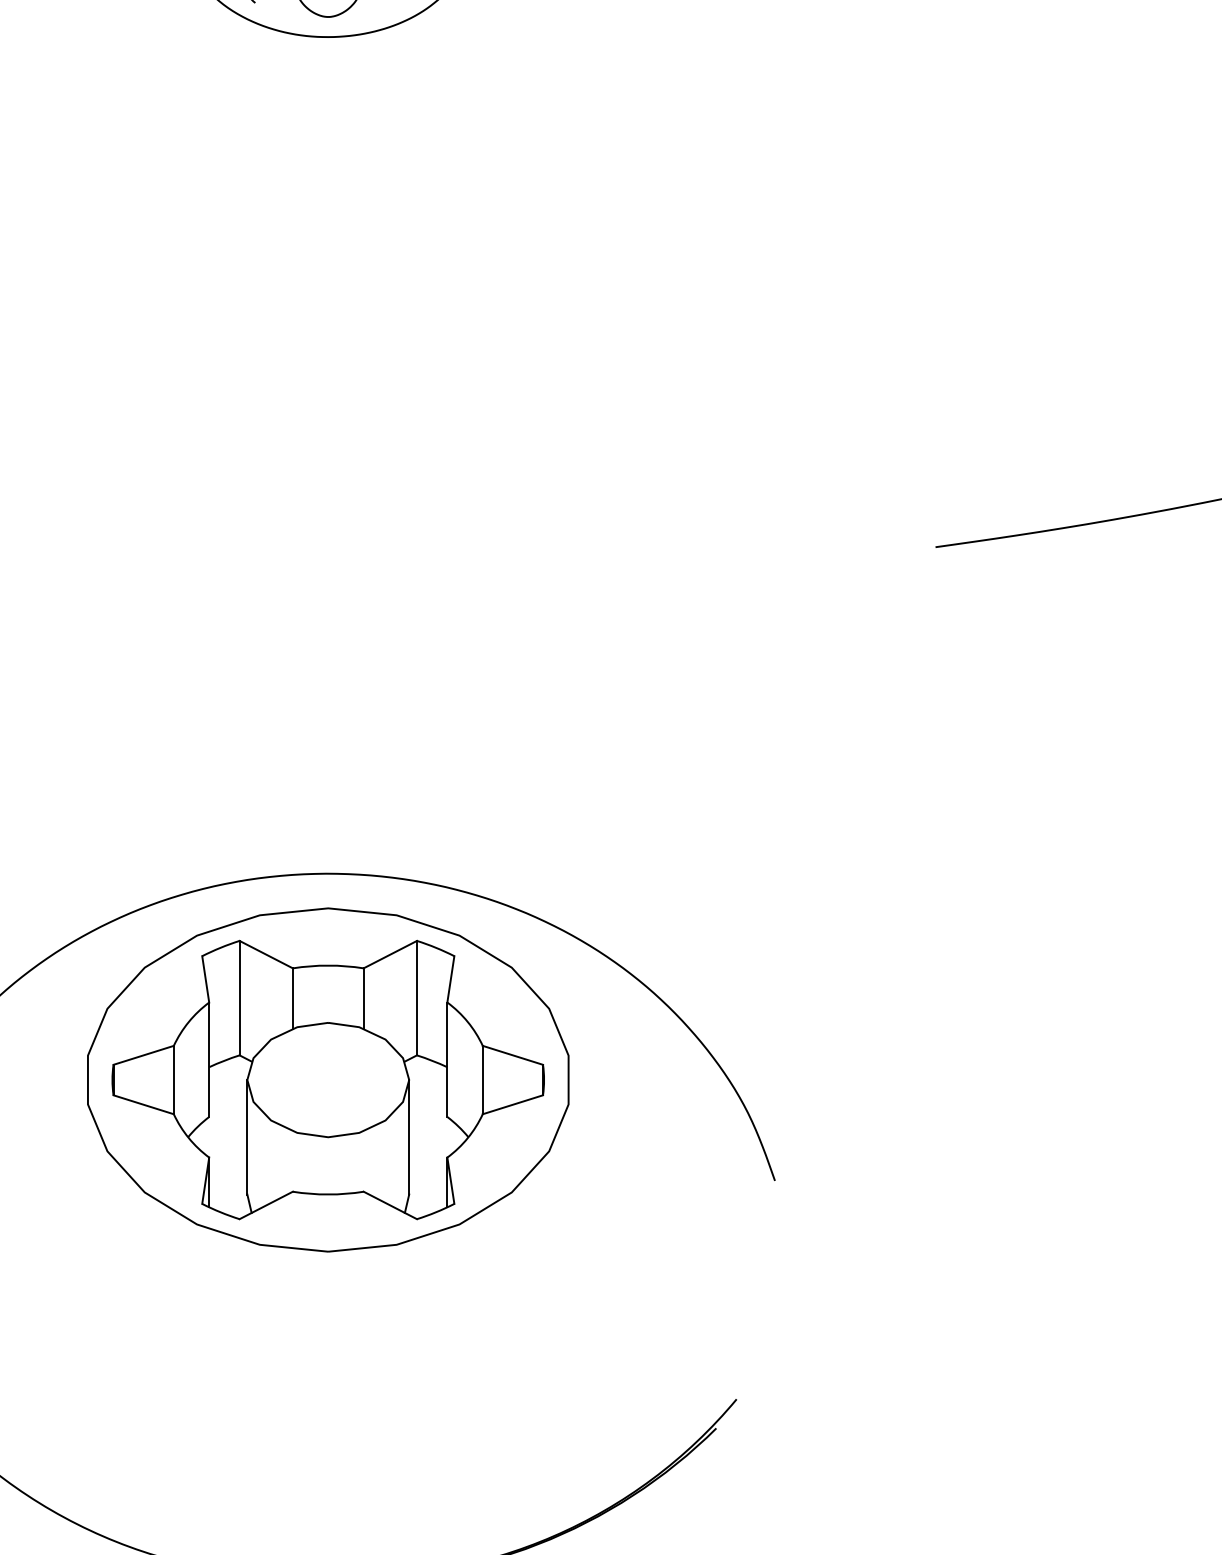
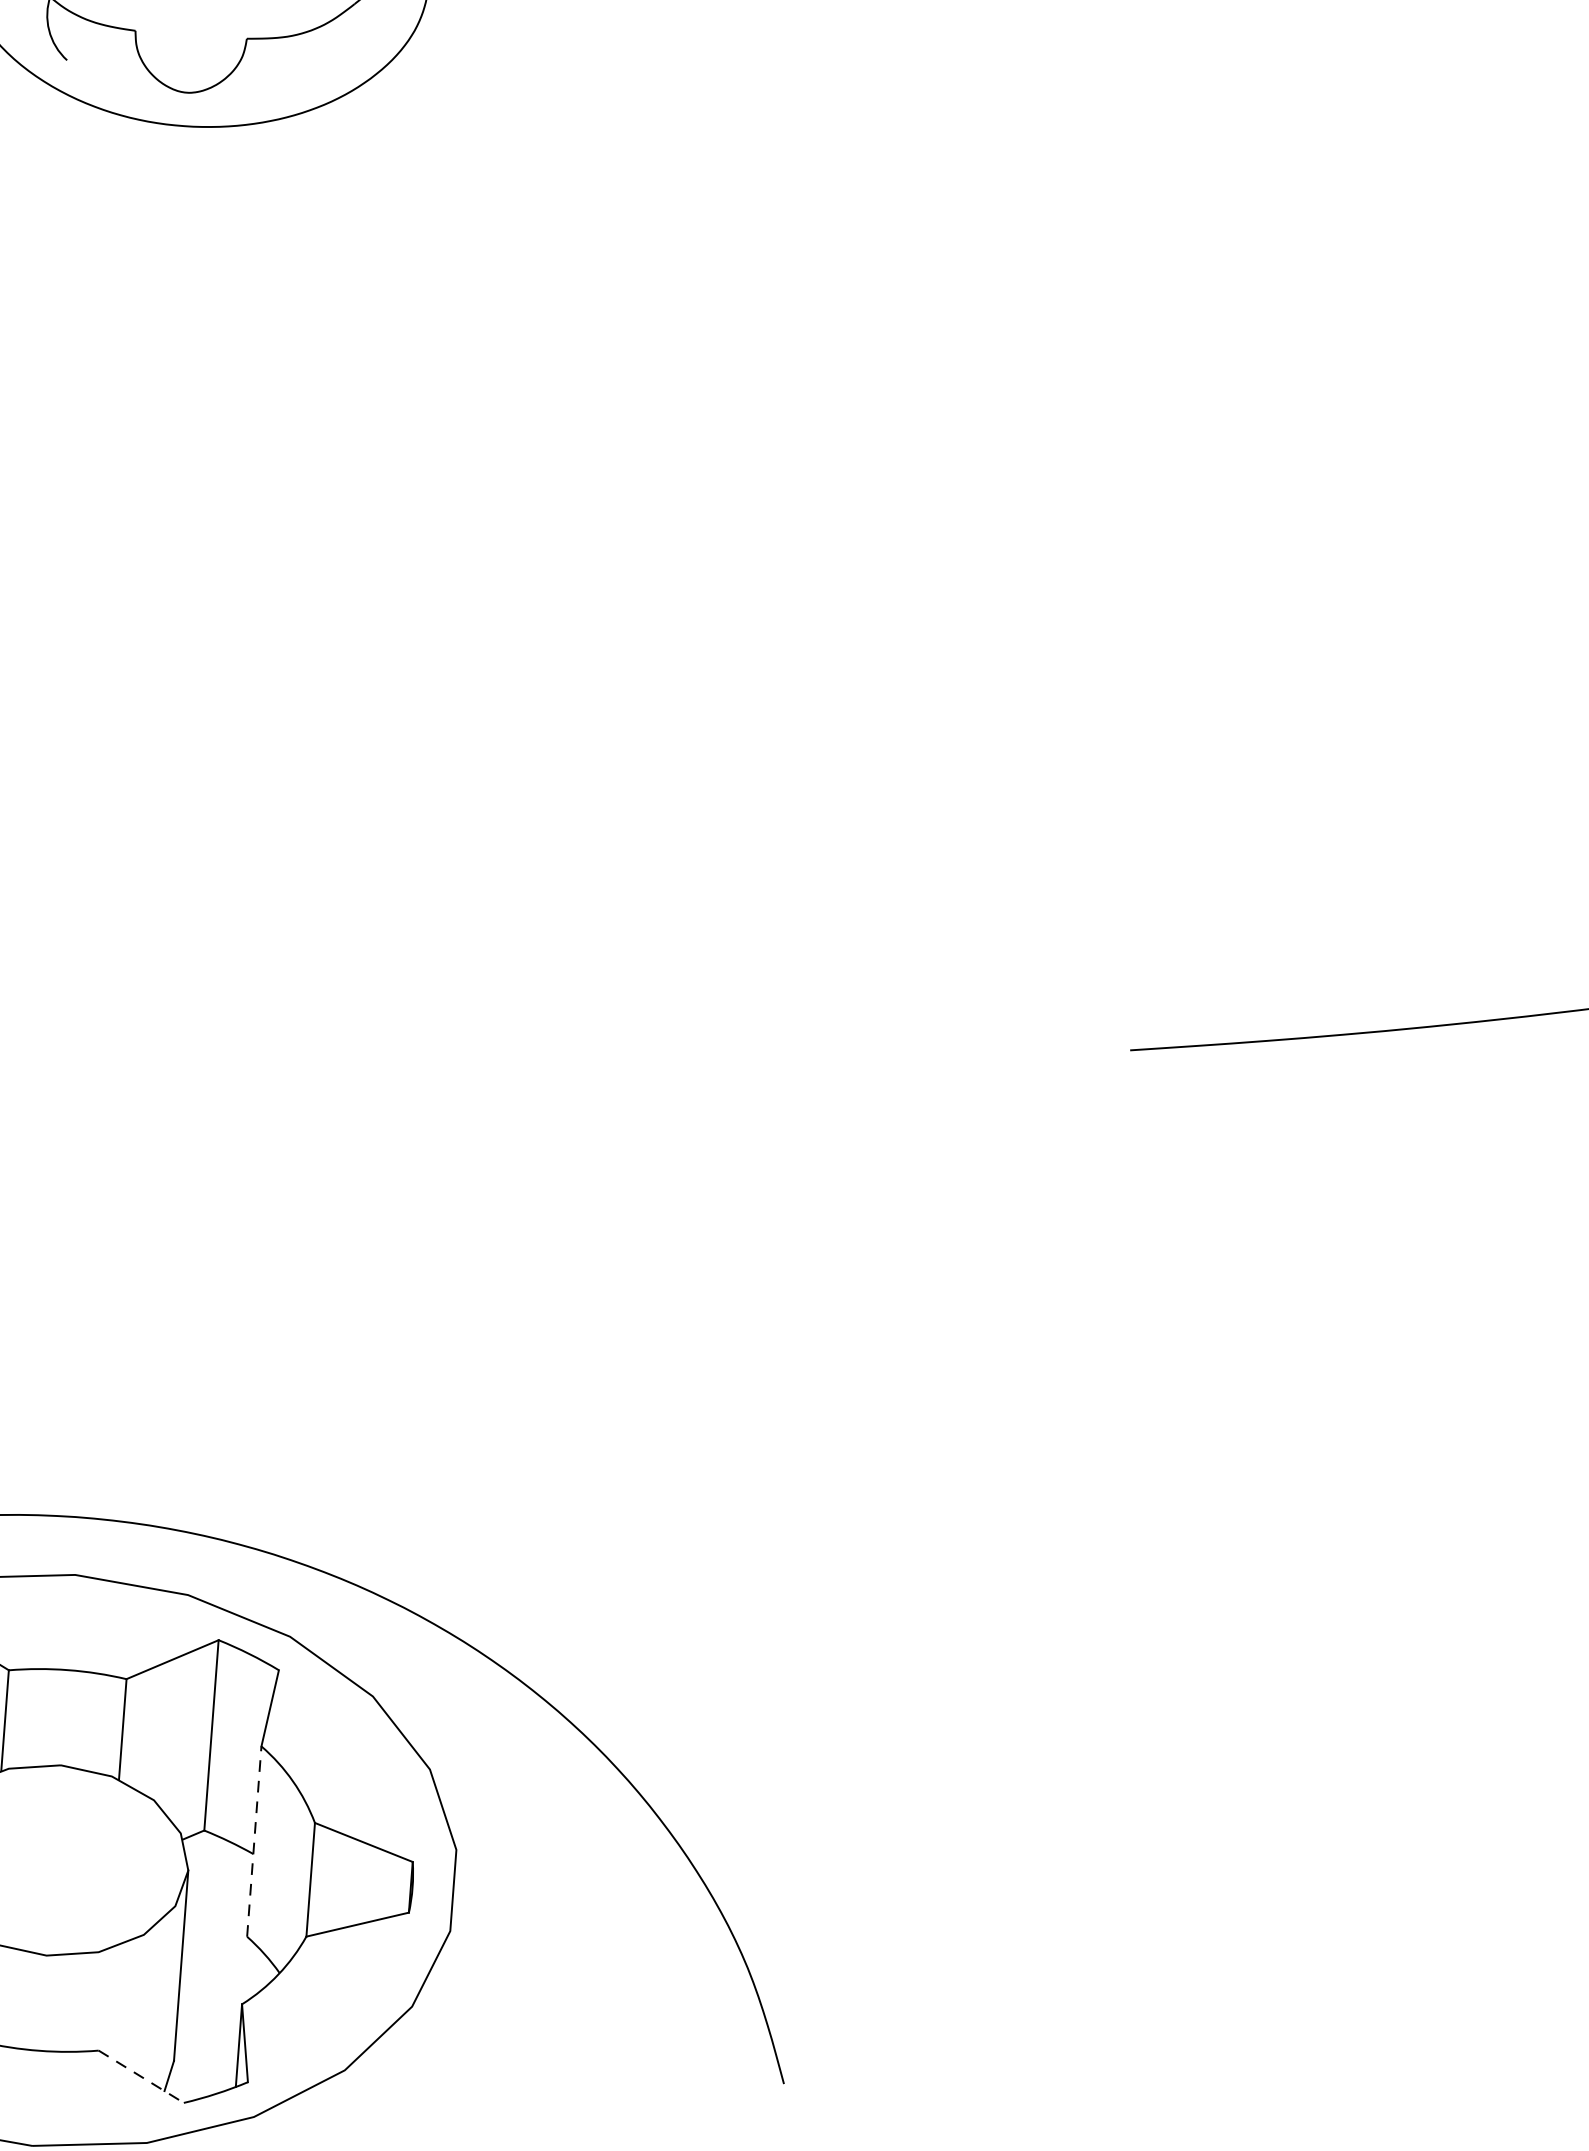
line: (447, 1059) -> (254, 1841), solid -> dashed
line: (390, 1205) -> (141, 2076), solid -> dashed

